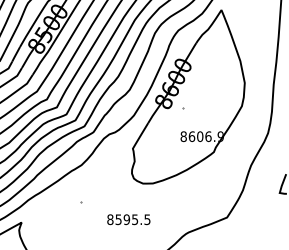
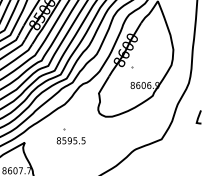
text: (127, 219) -> (70, 140), moved

